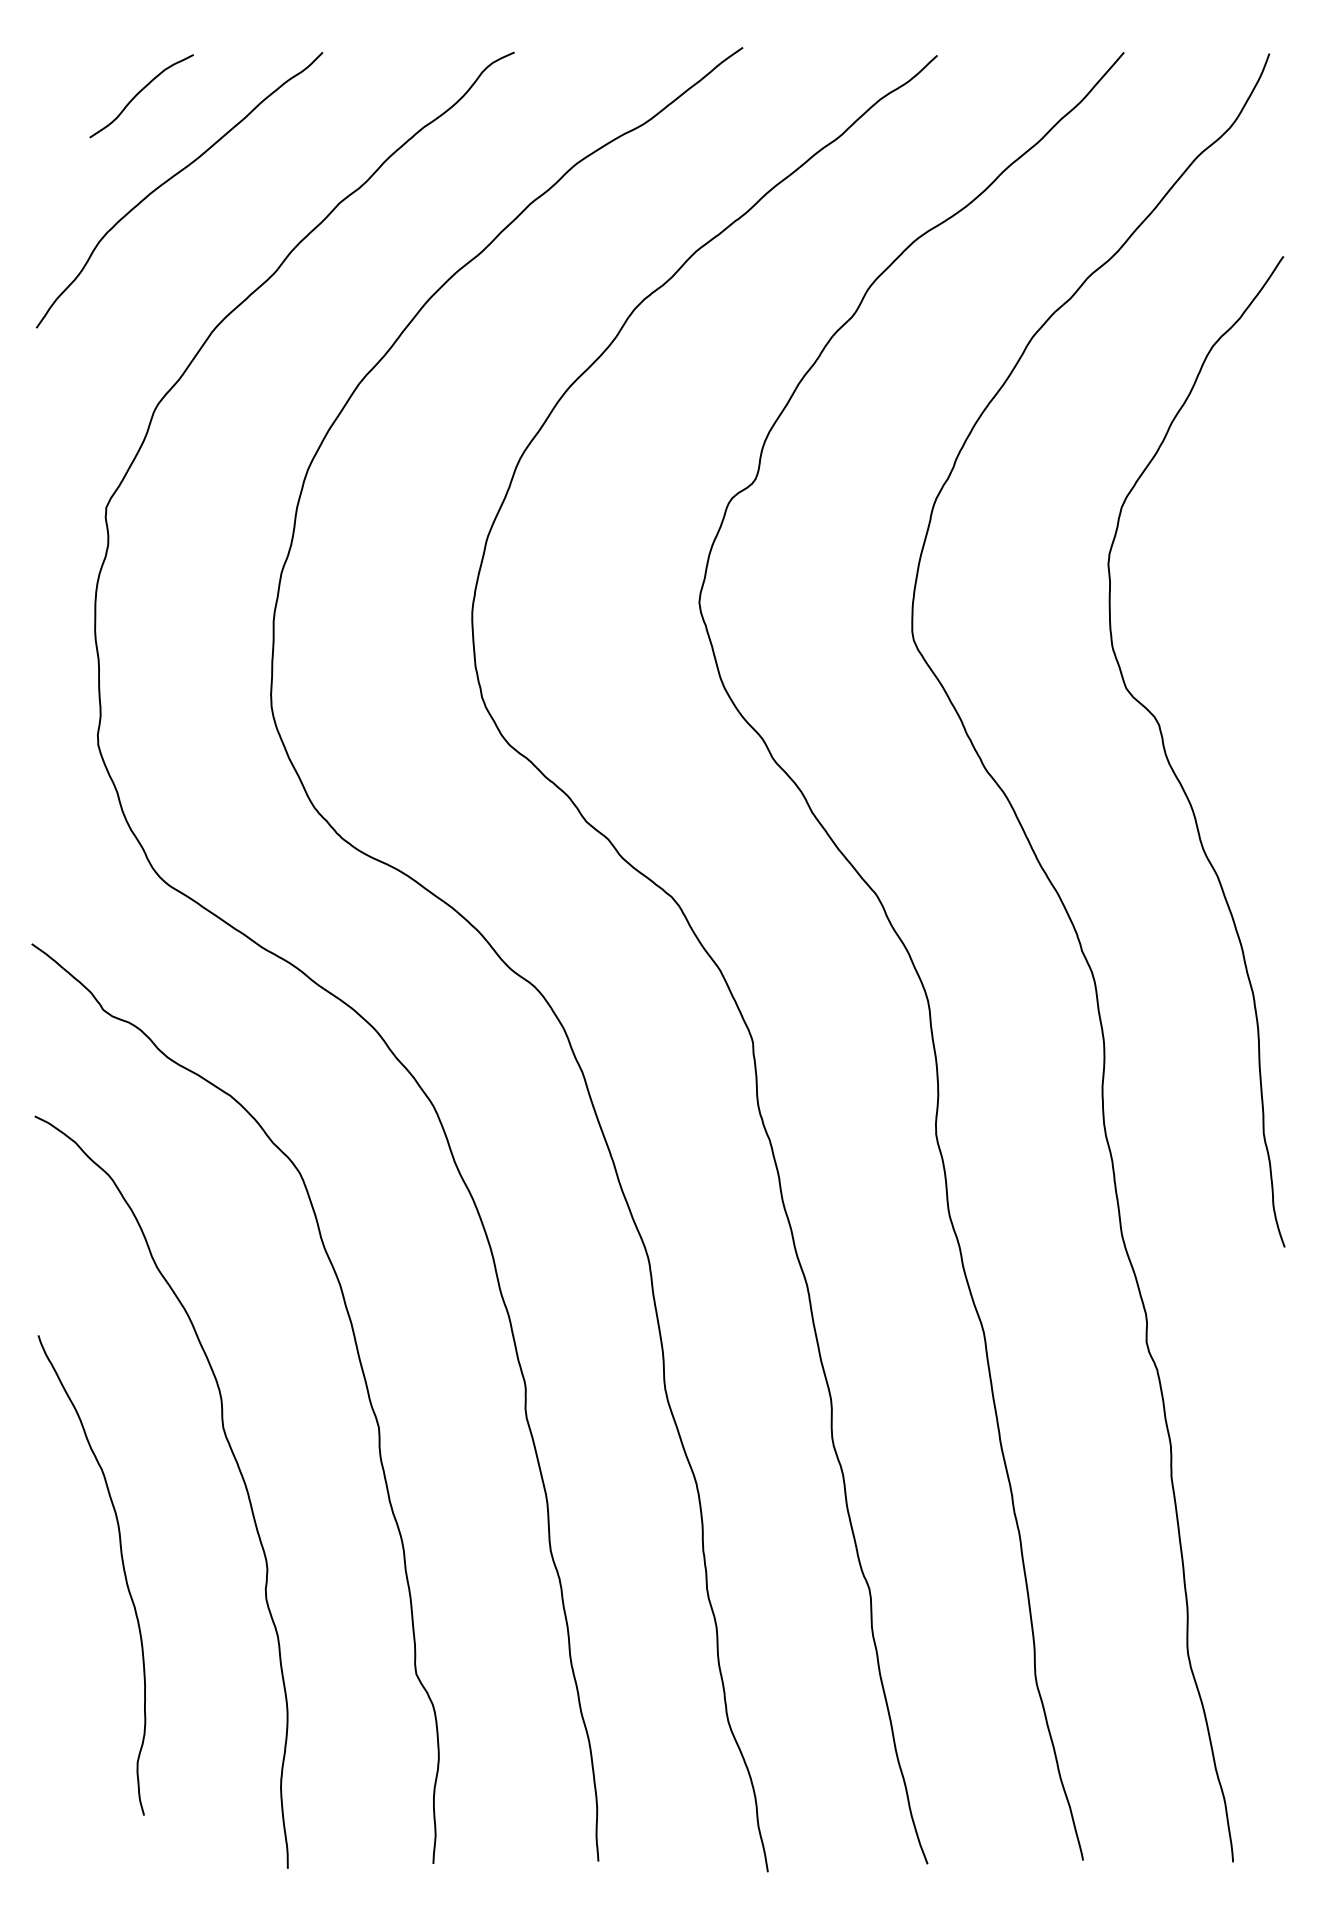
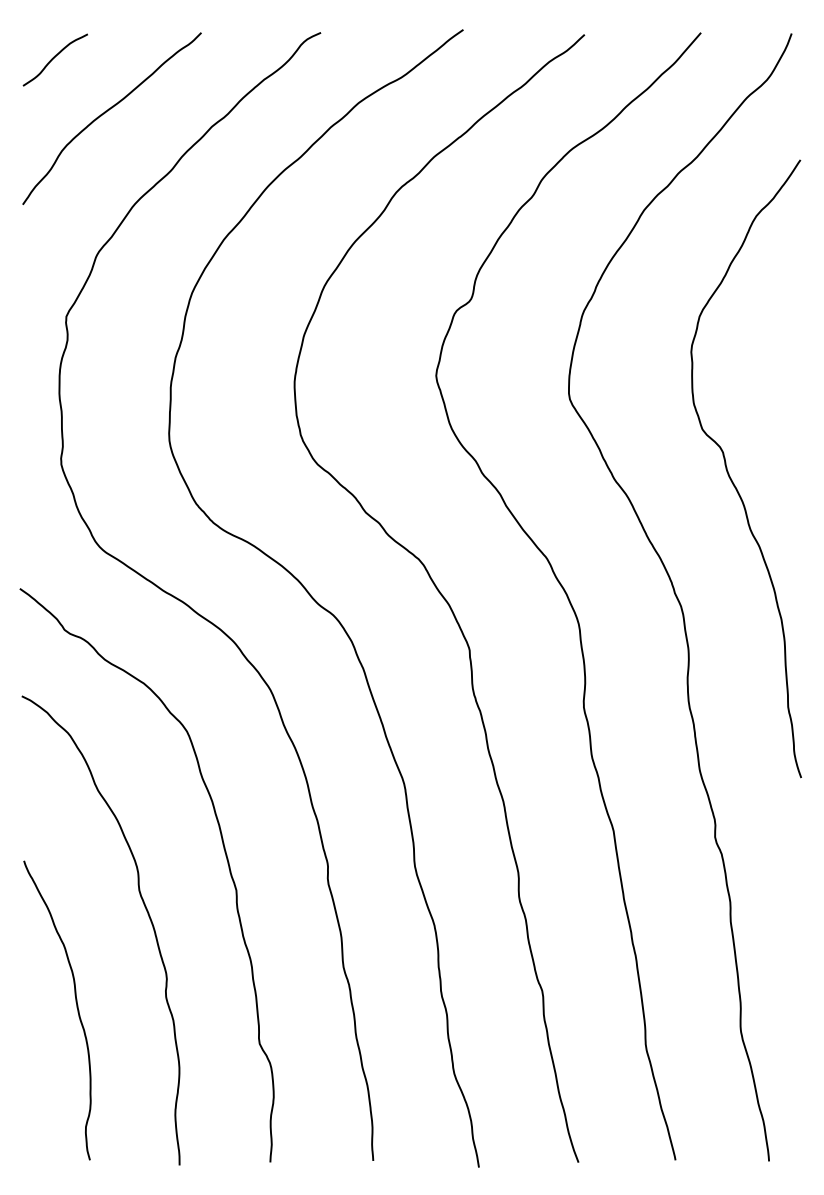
curve: (140, 93) -> (54, 58), moved
curve: (122, 1570) -> (76, 1007), moved

